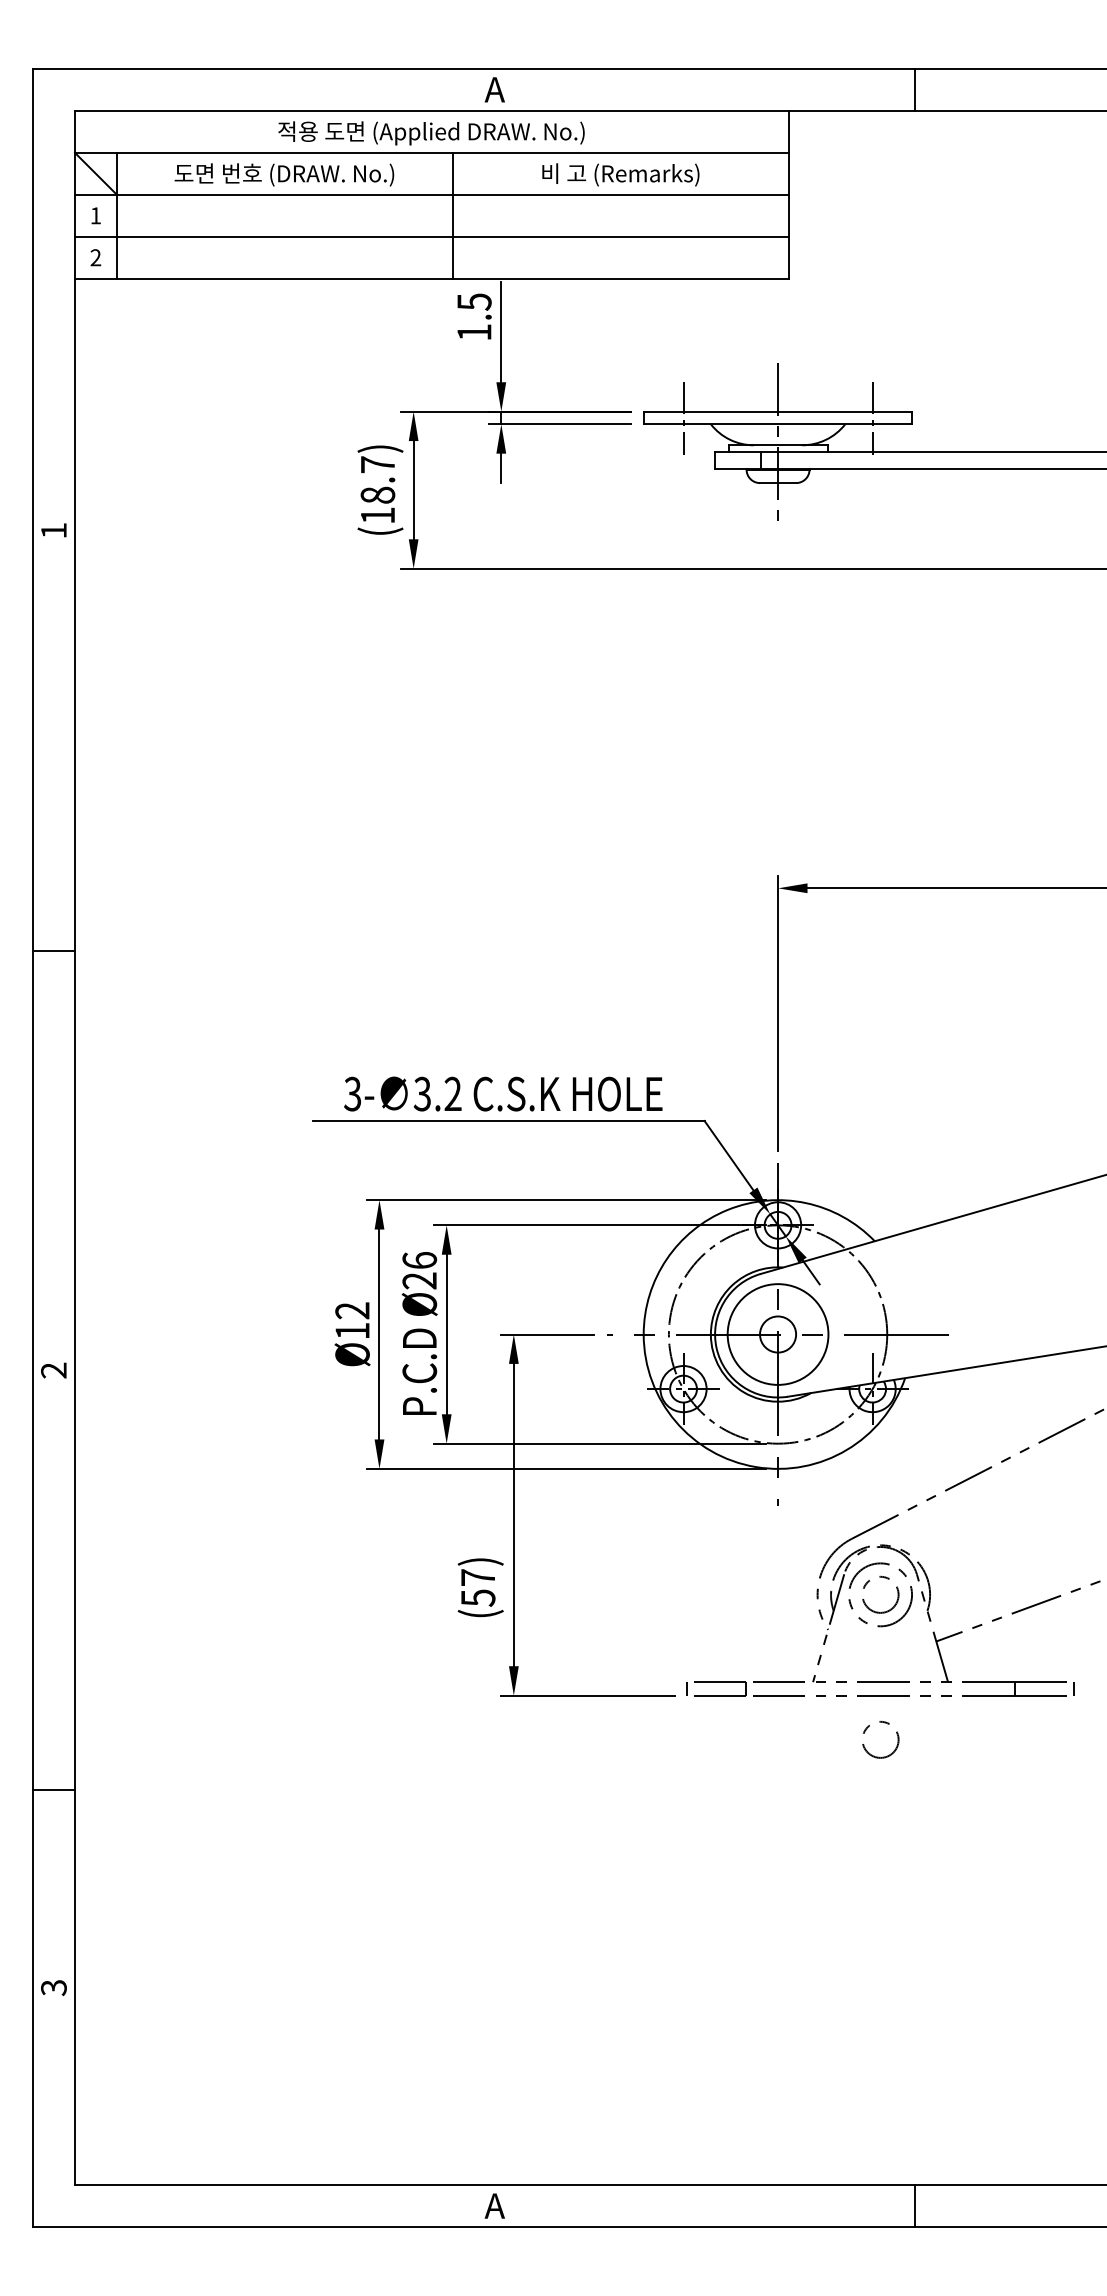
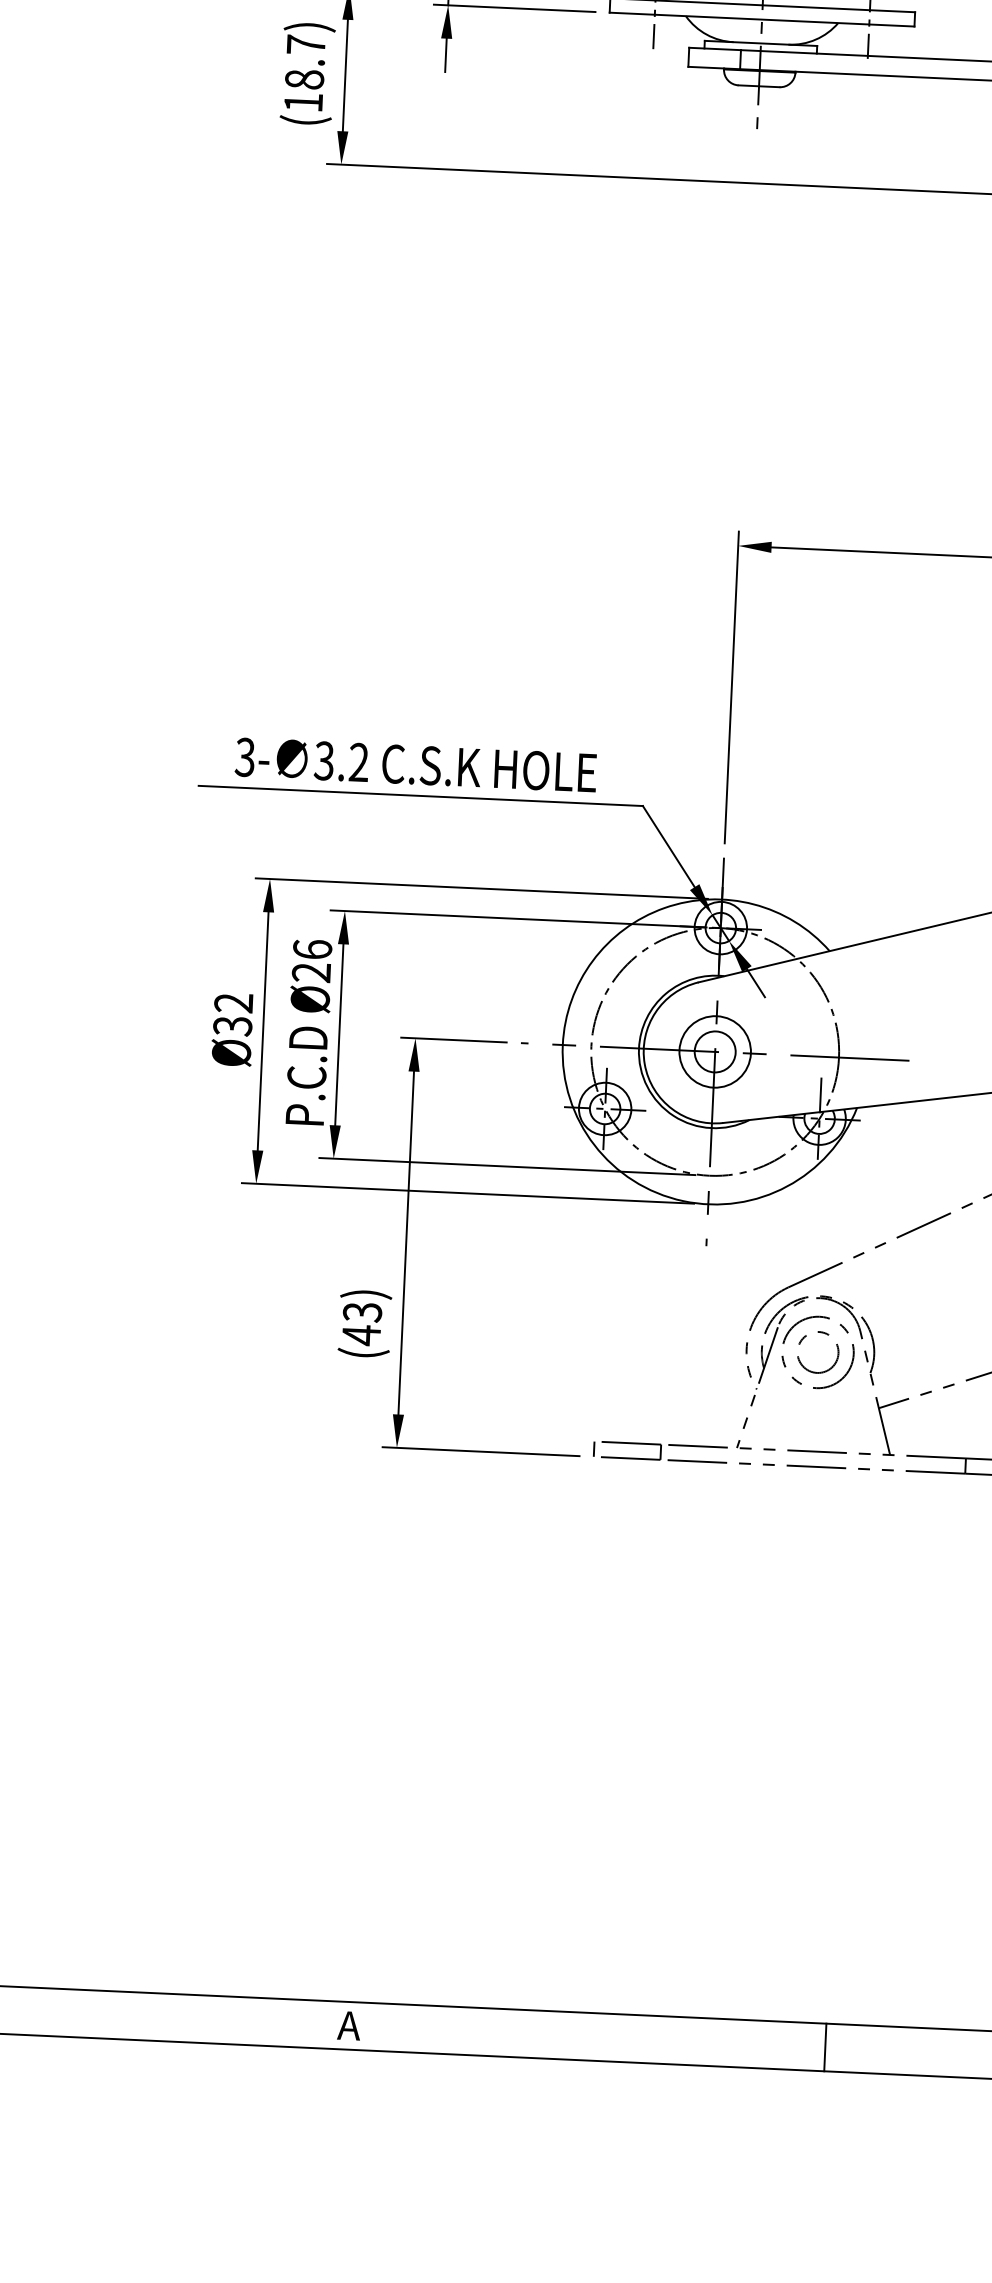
text: (352, 1331) -> (232, 1026), Ø12 -> Ø32
circle: (777, 1334) -> (714, 1051), size x0.62
text: (477, 1588) -> (361, 1324), (57) -> (43)
circle: (880, 1739) -> (810, 1516), removed

